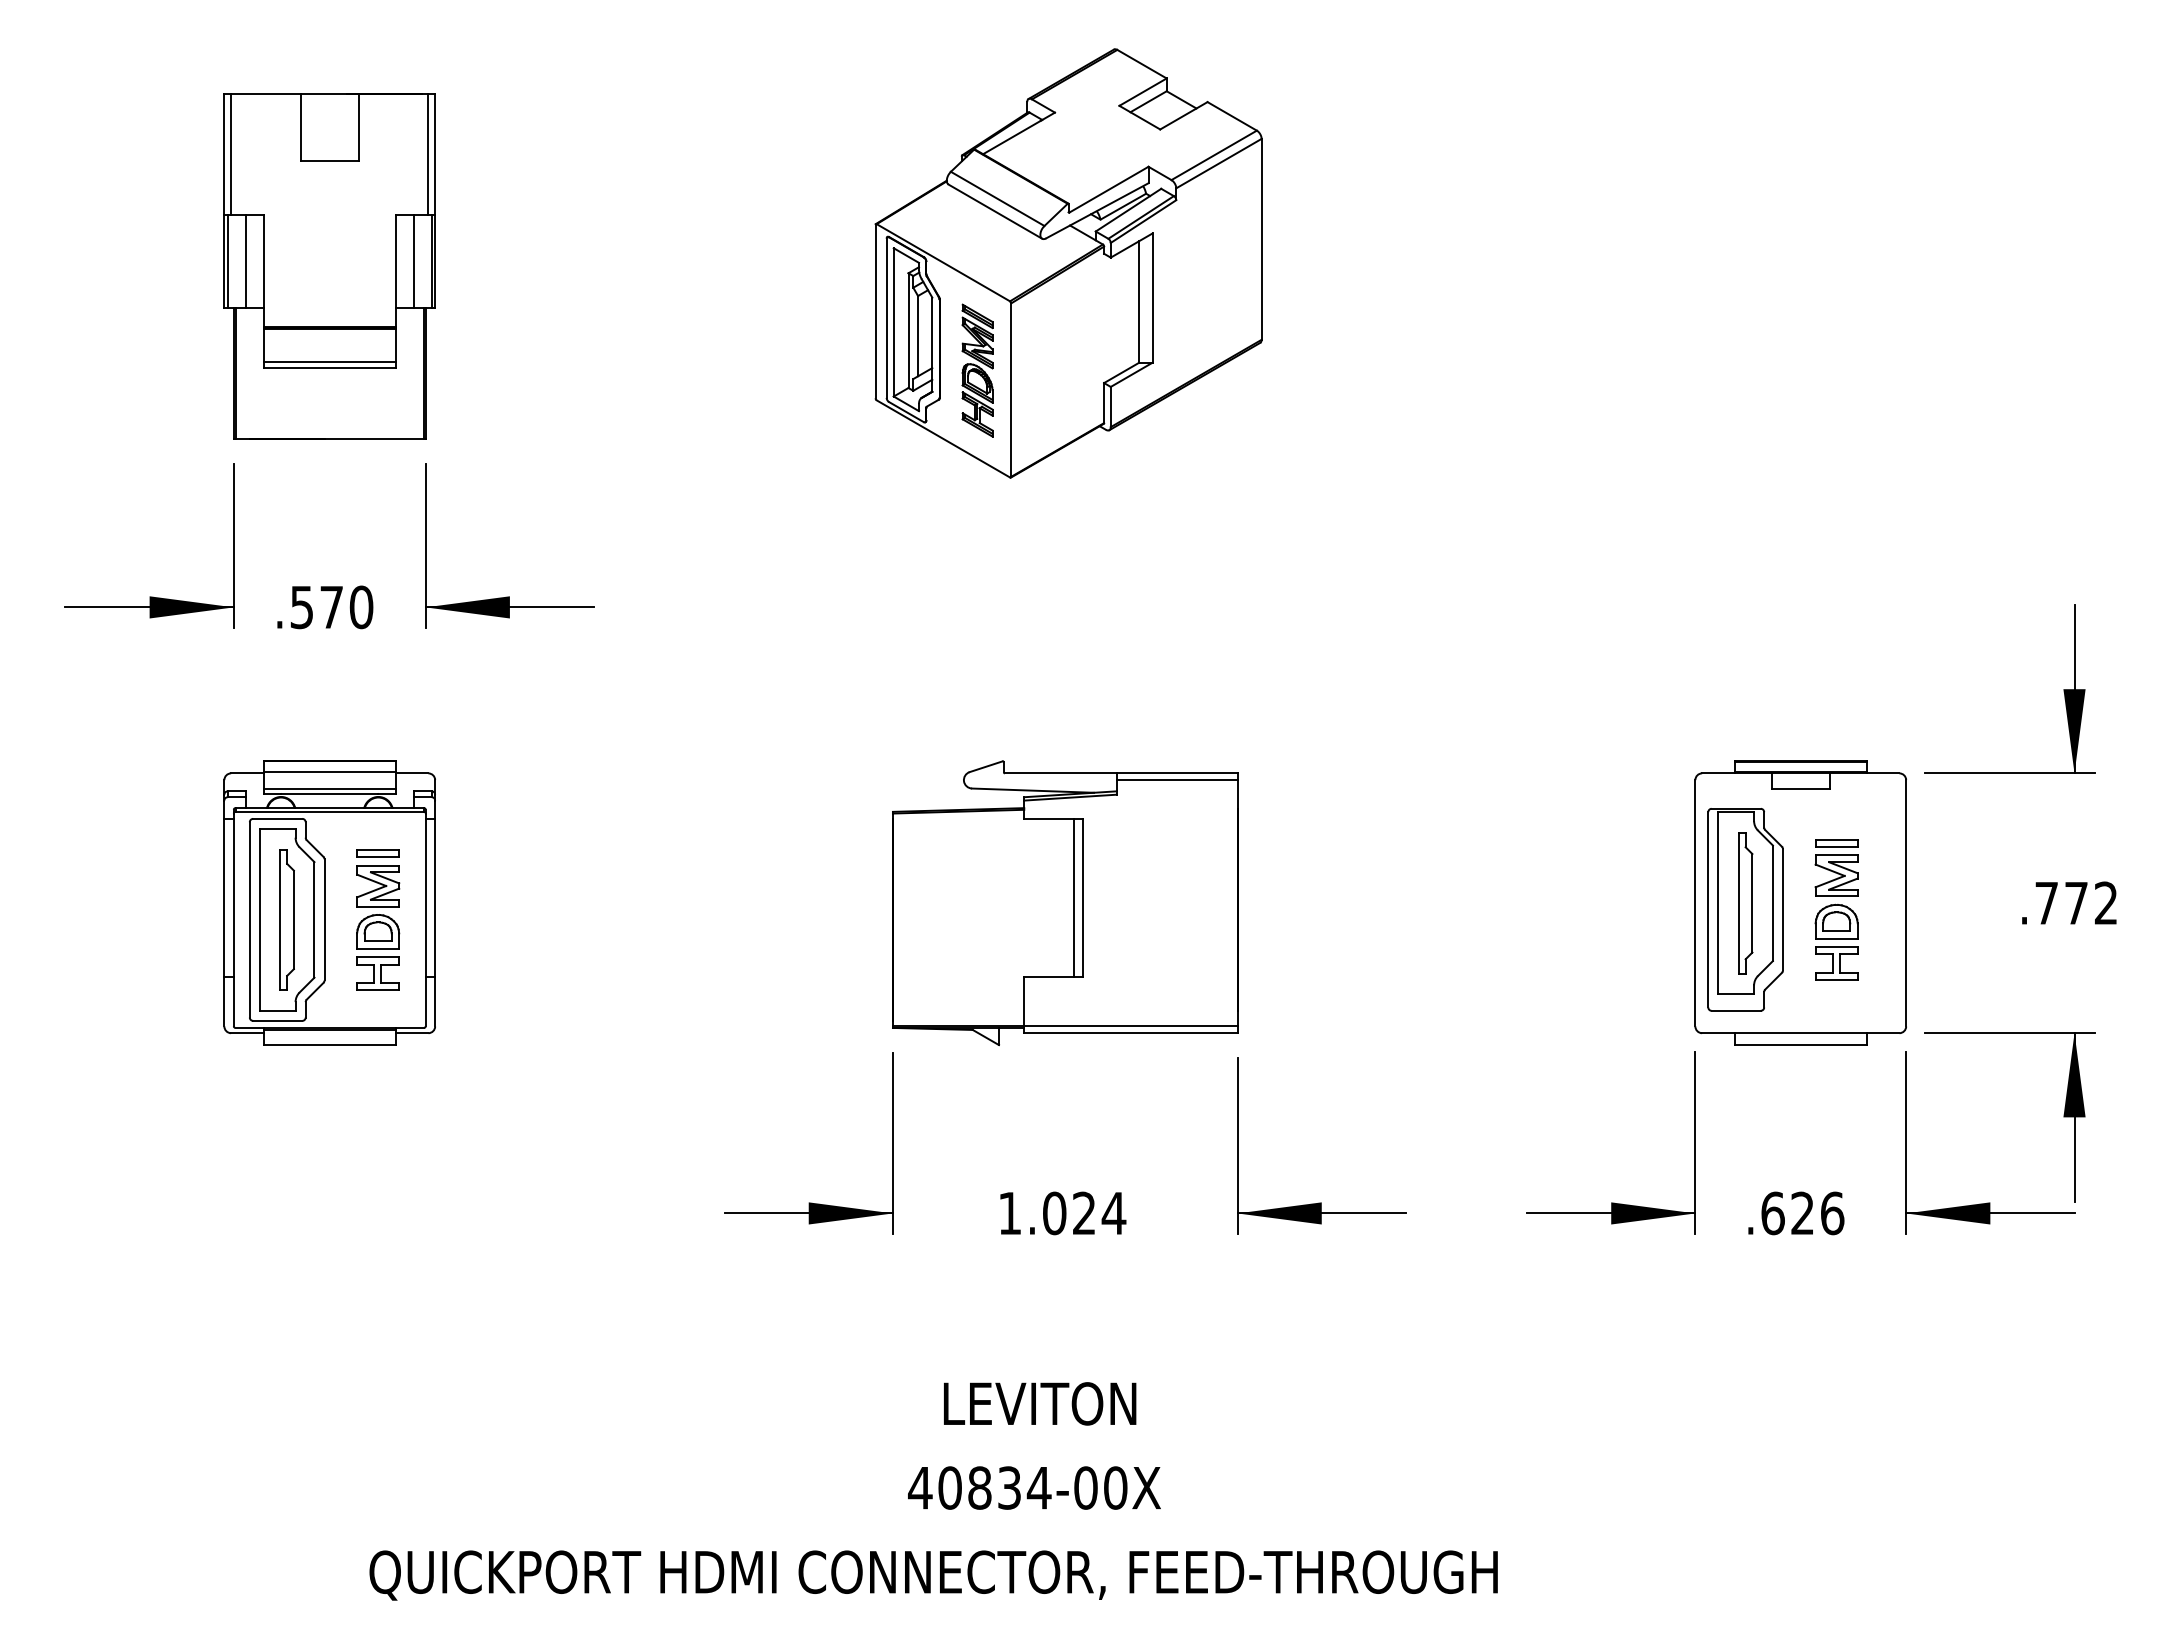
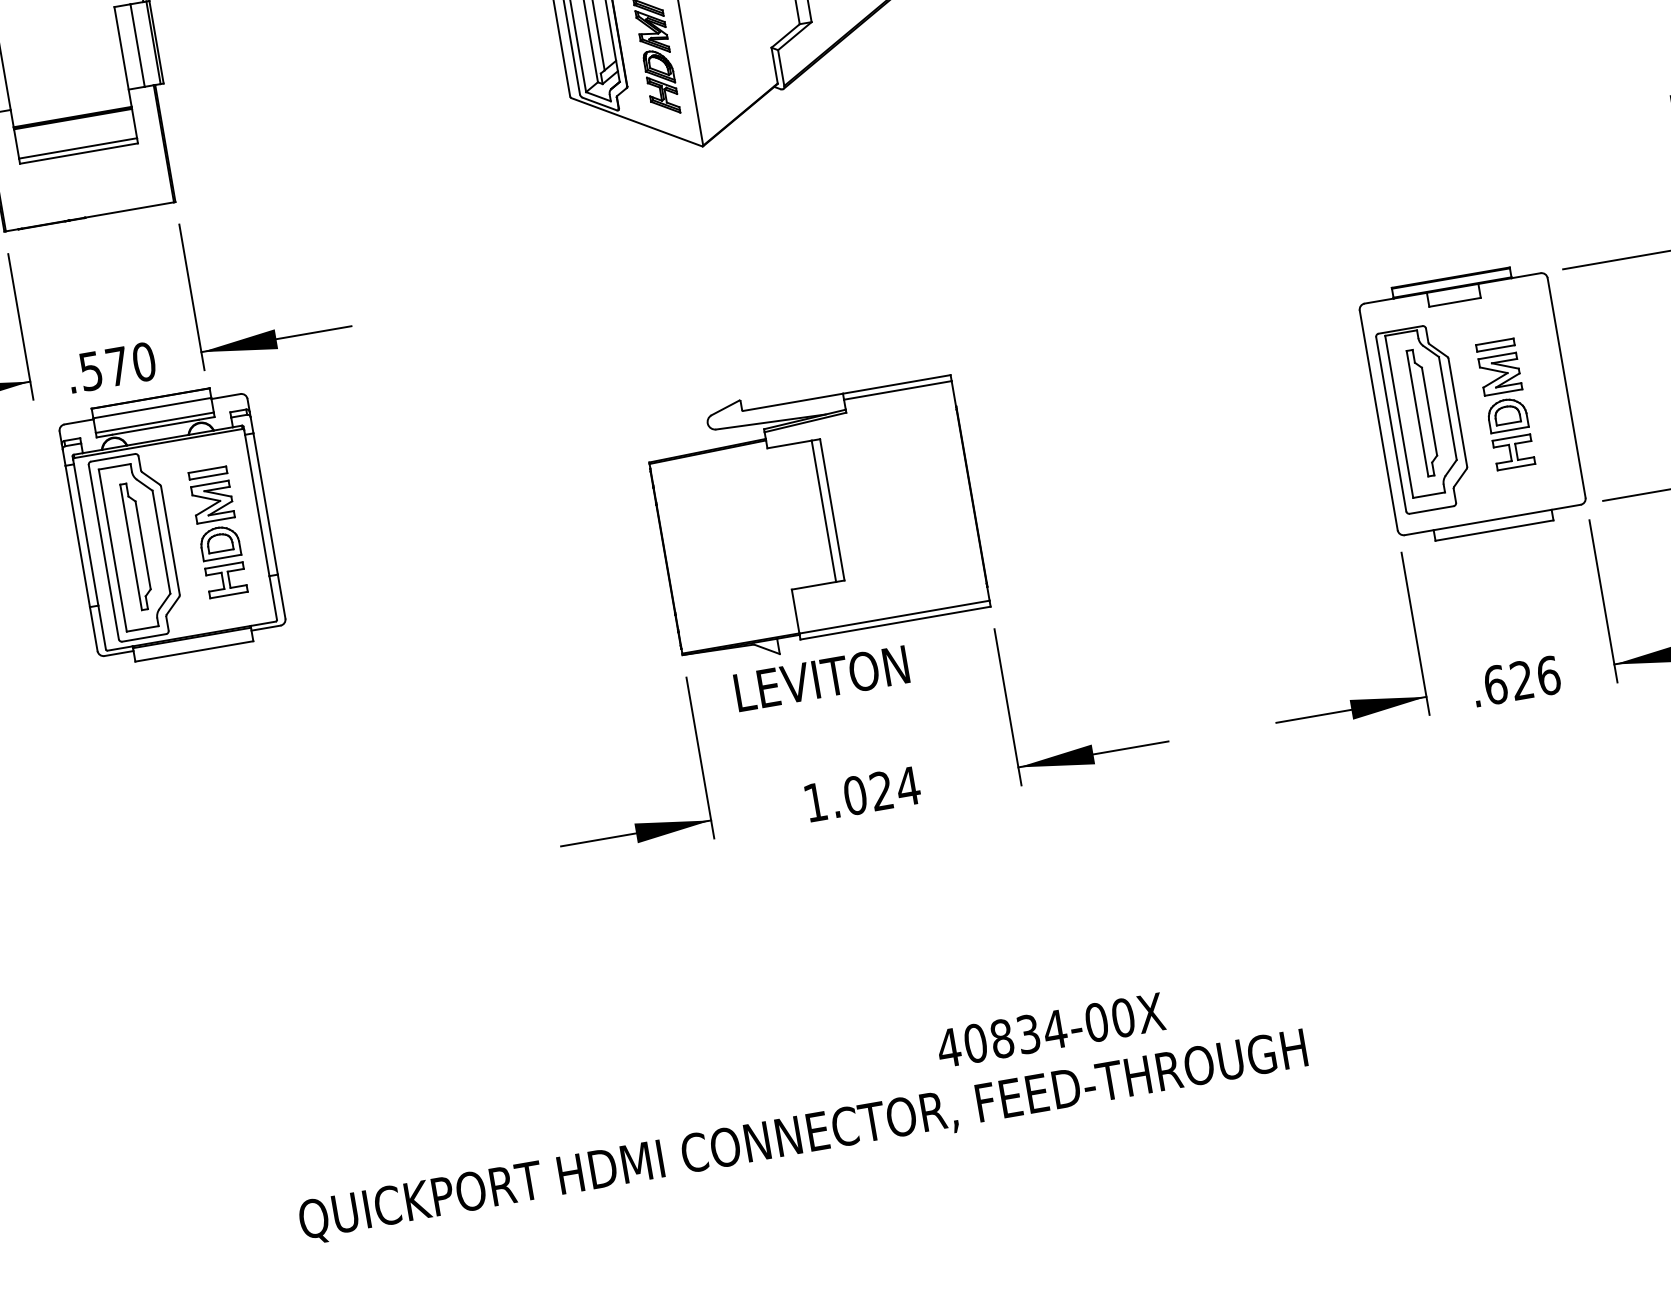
part: (329, 902) -> (172, 524), moved
text: (1040, 1403) -> (822, 678), moved
text: (1034, 1487) -> (1050, 1029), moved

